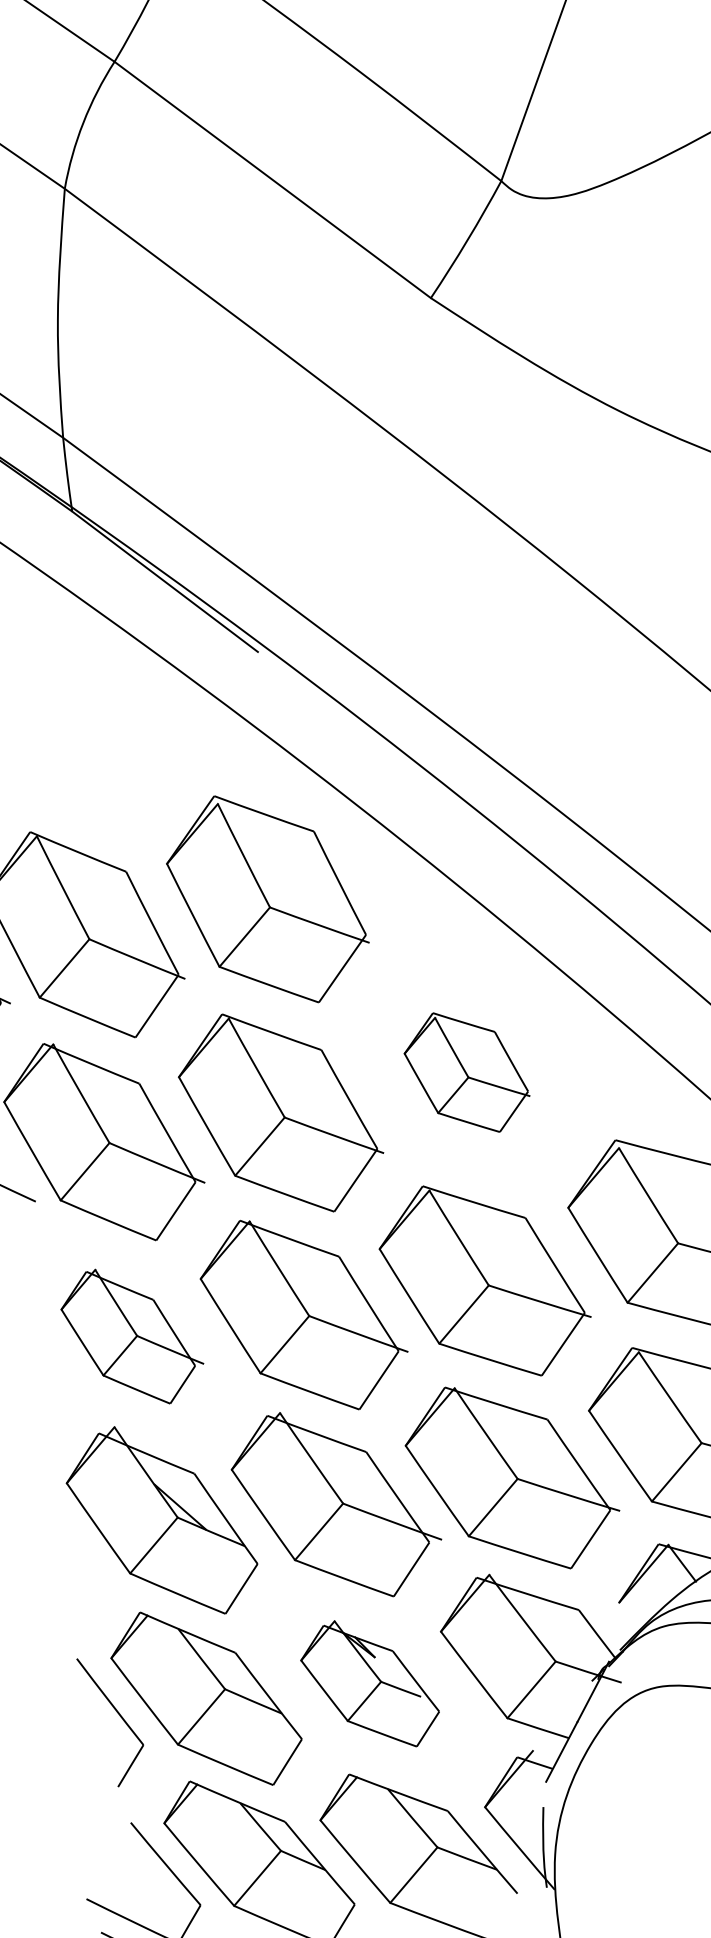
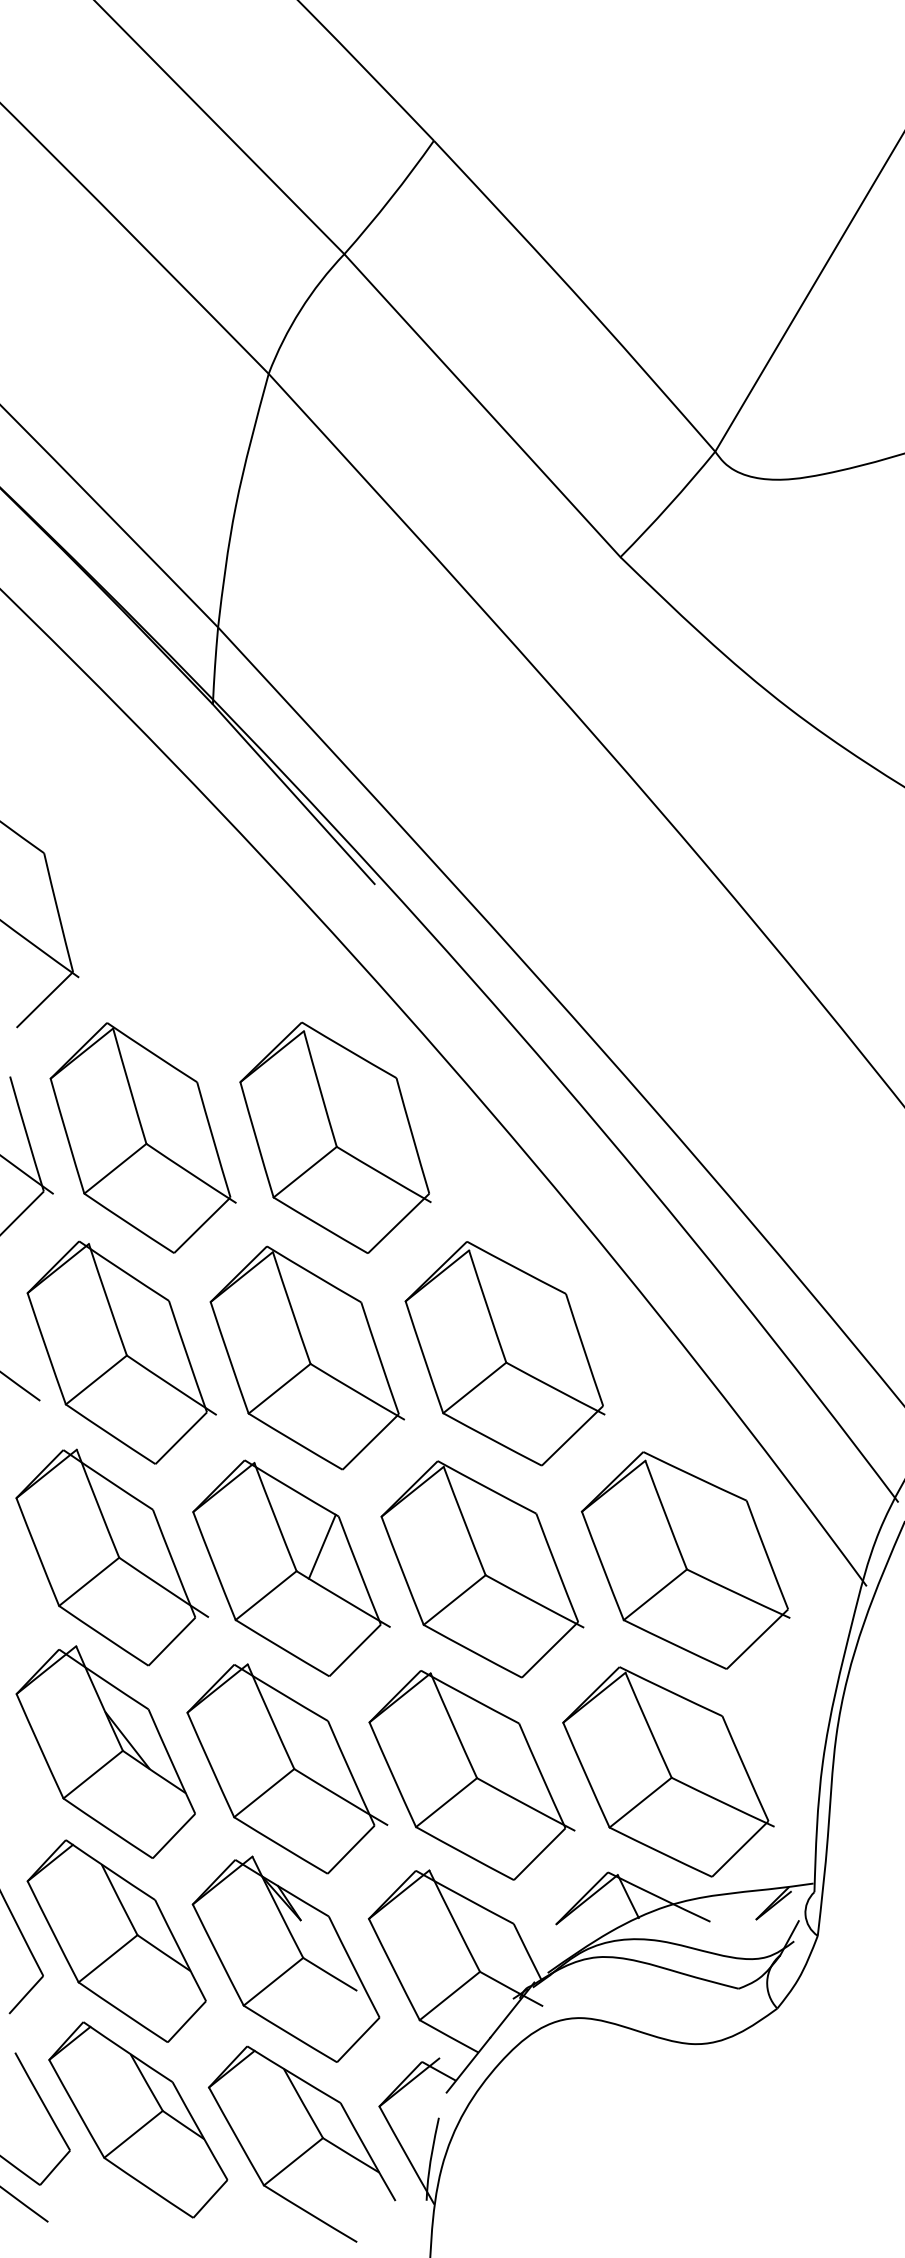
part: (466, 1072) -> (504, 1353), size x1.67
line: (328, 1288) -> (321, 1546), added
part: (132, 1336) -> (112, 1557), size x1.43
part: (369, 1684) -> (285, 1958), size x1.43

